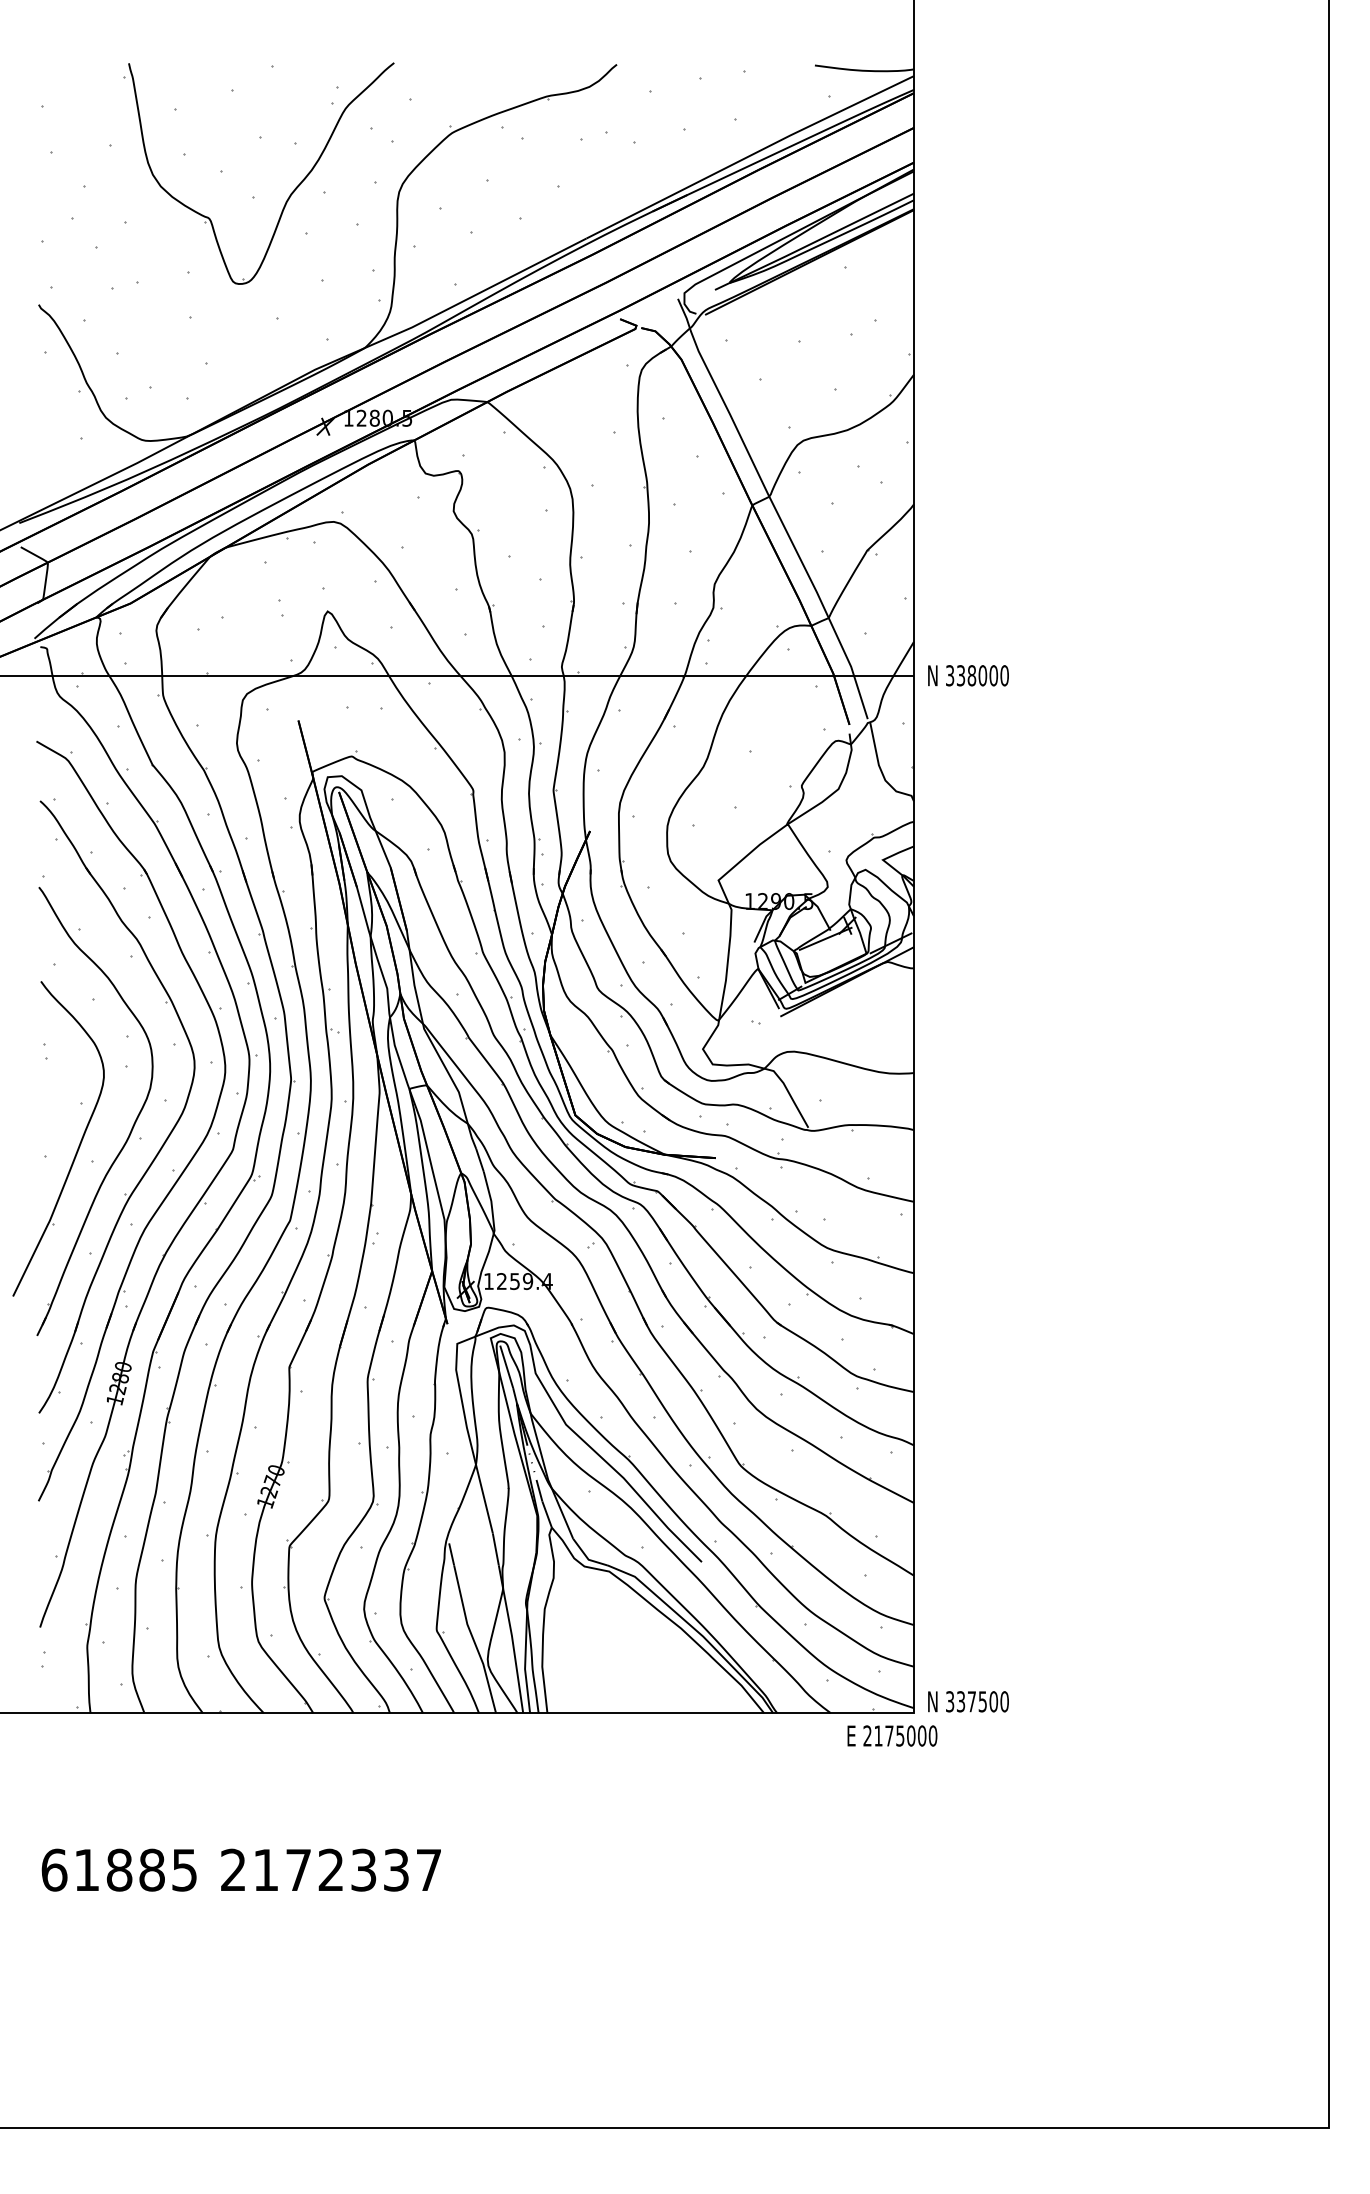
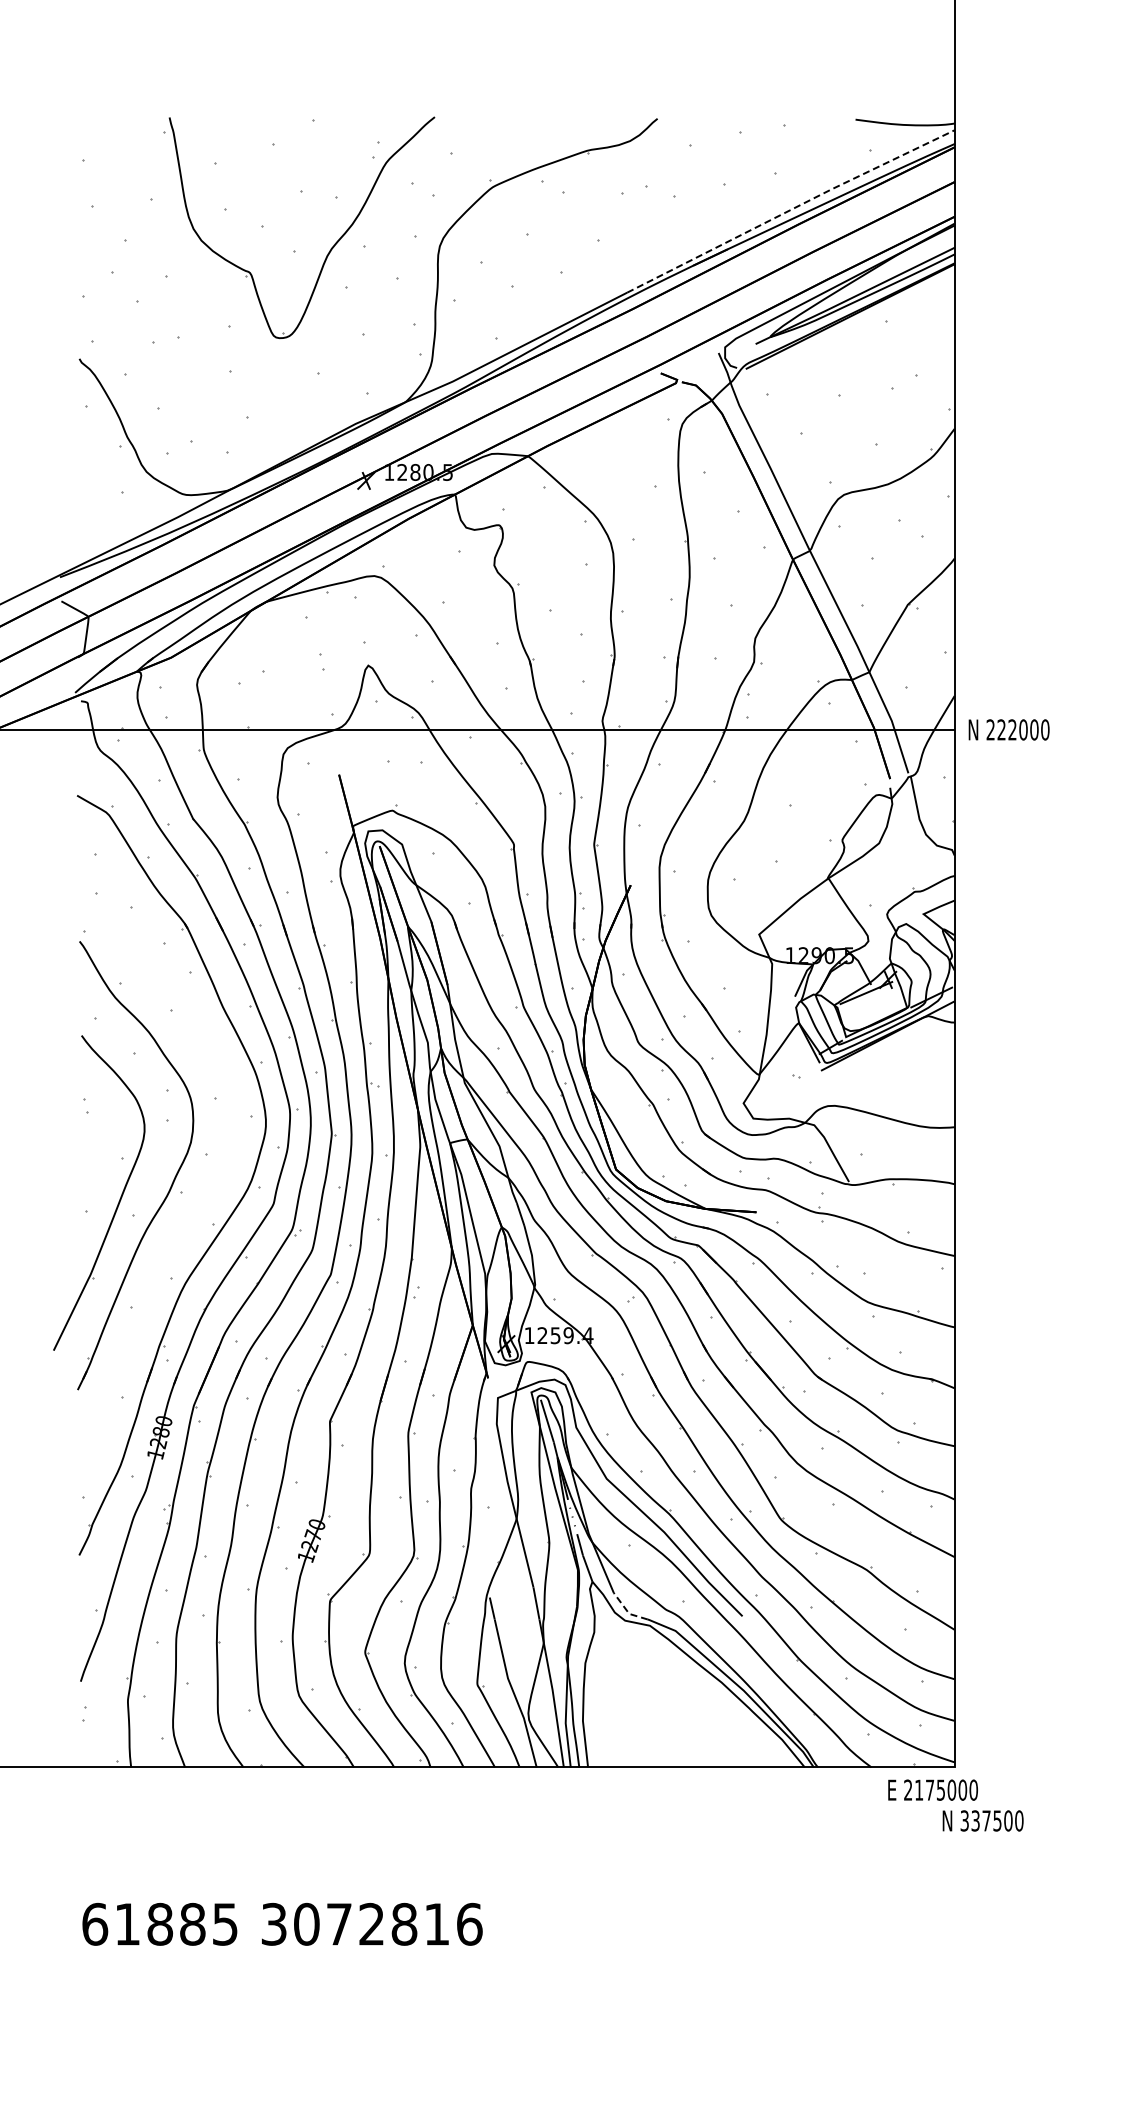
line: (750, 155) -> (791, 209), solid -> dashed
text: (961, 675) -> (1002, 729), 338000 -> 222000
part: (168, 1134) -> (209, 1188), removed
line: (586, 1557) -> (627, 1611), solid -> dashed
text: (968, 1701) -> (983, 1820), moved
text: (331, 1869) -> (372, 1923), 2172337 -> 3072816

